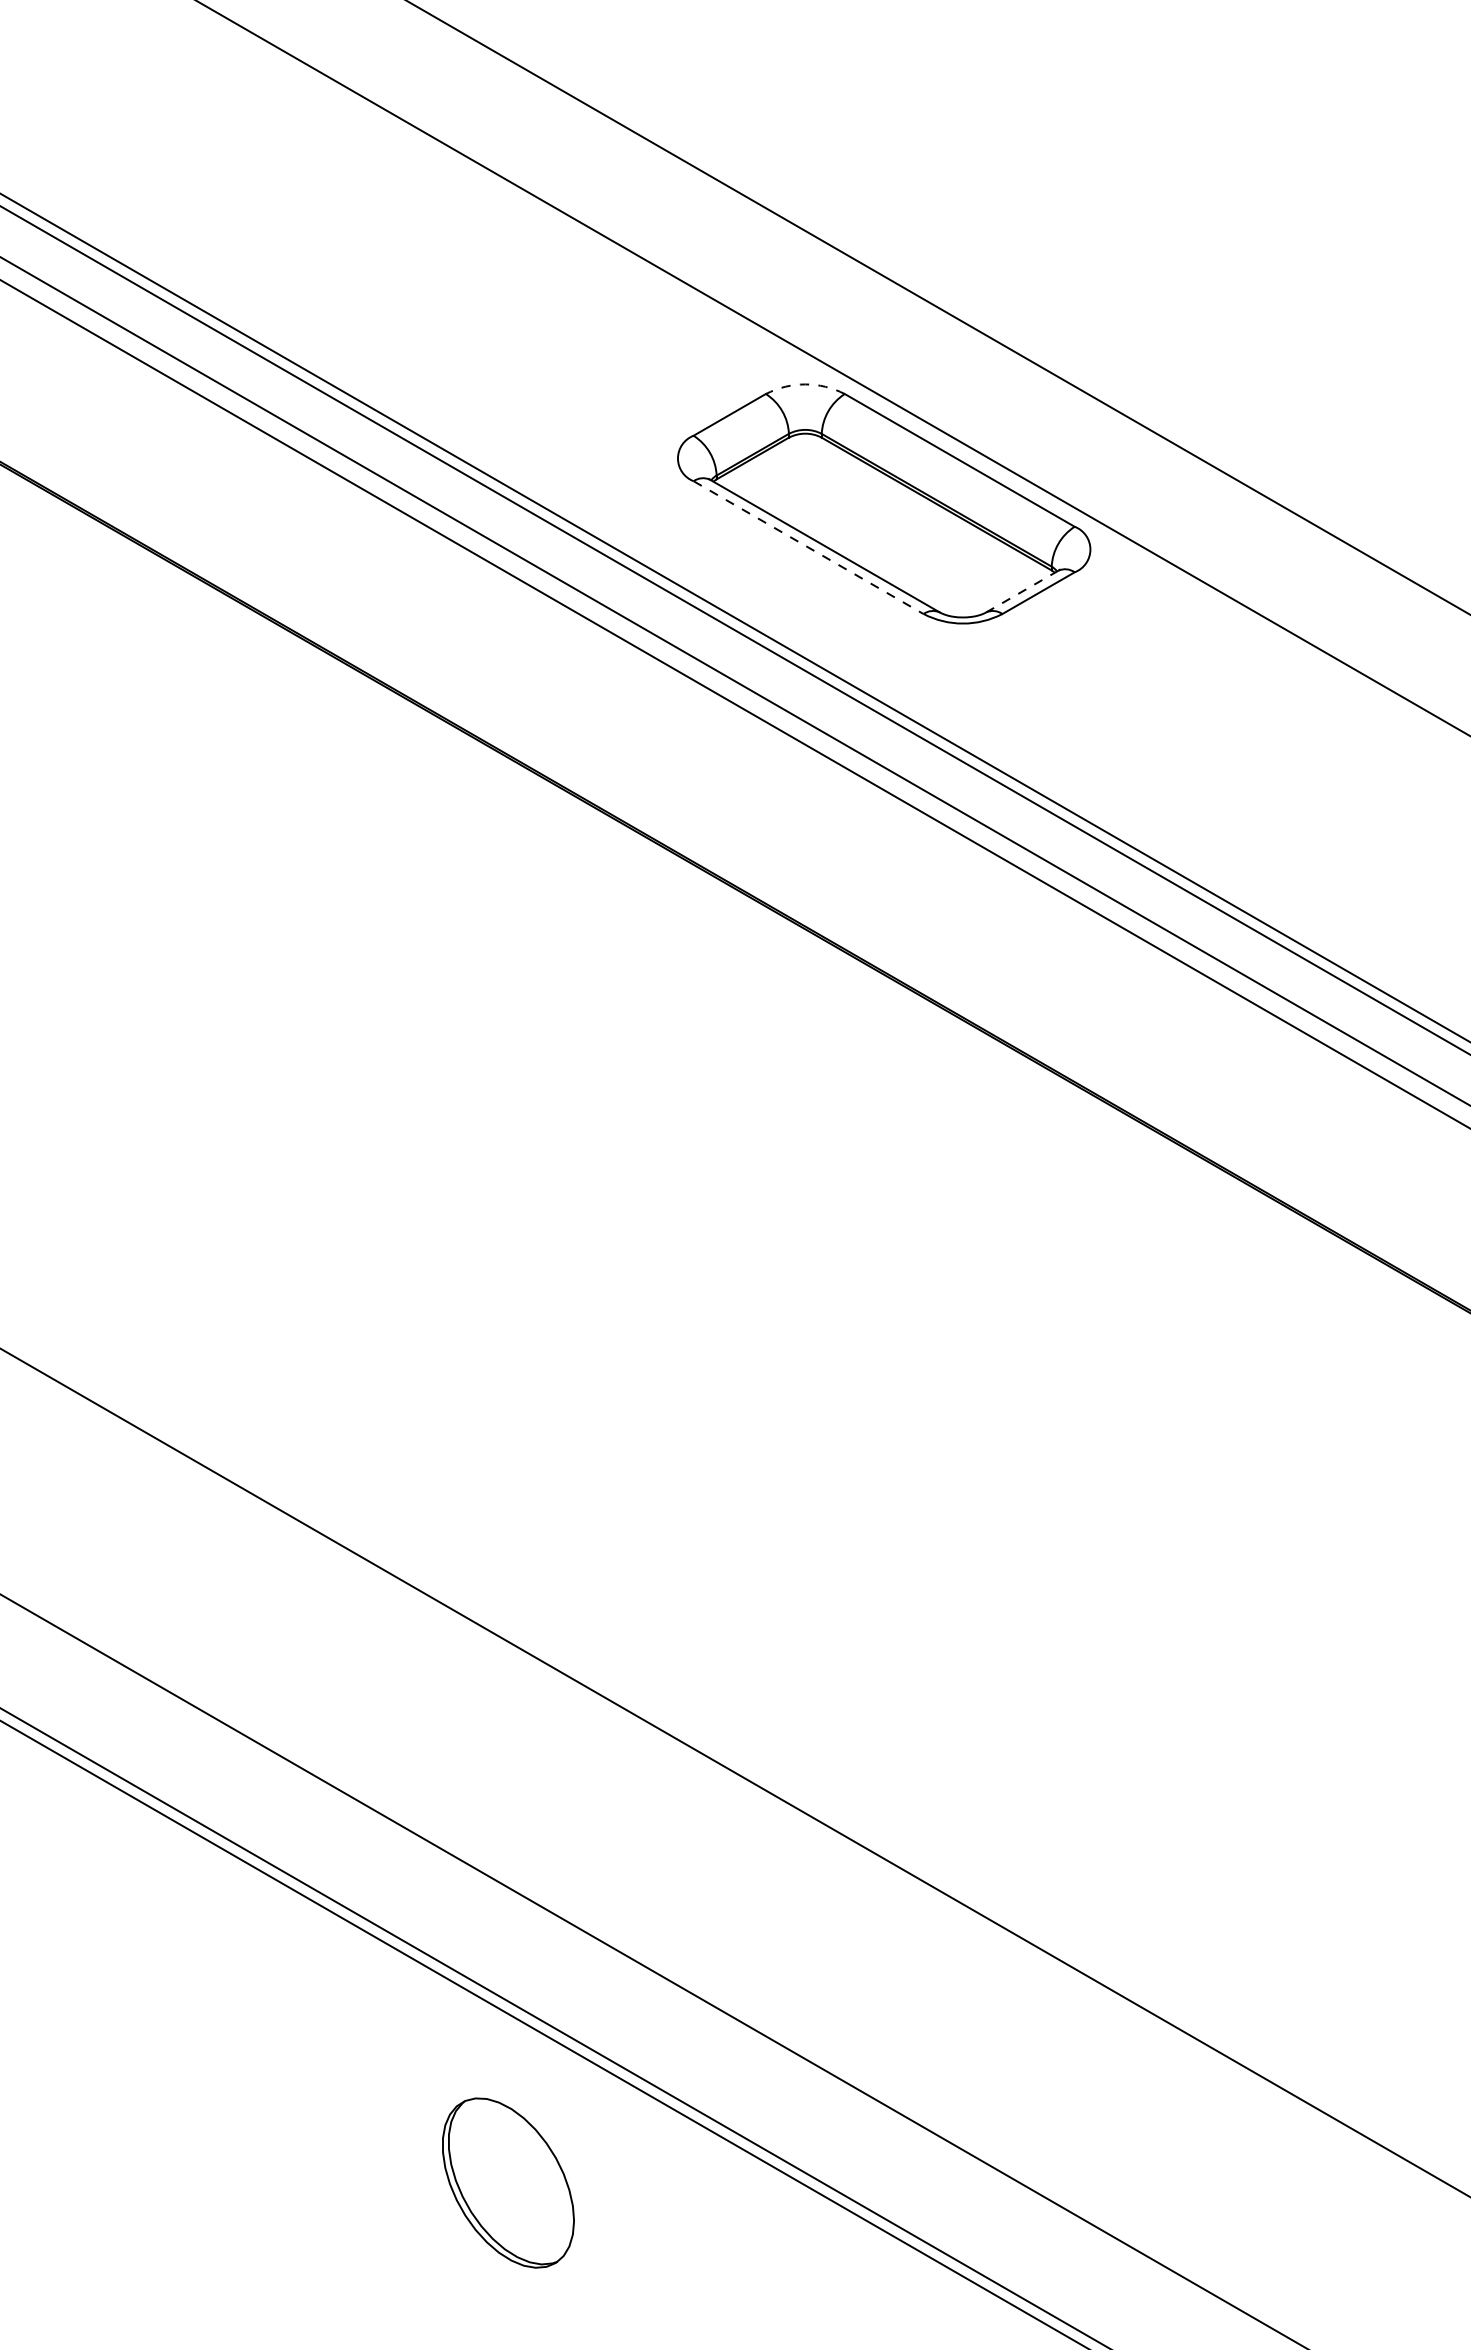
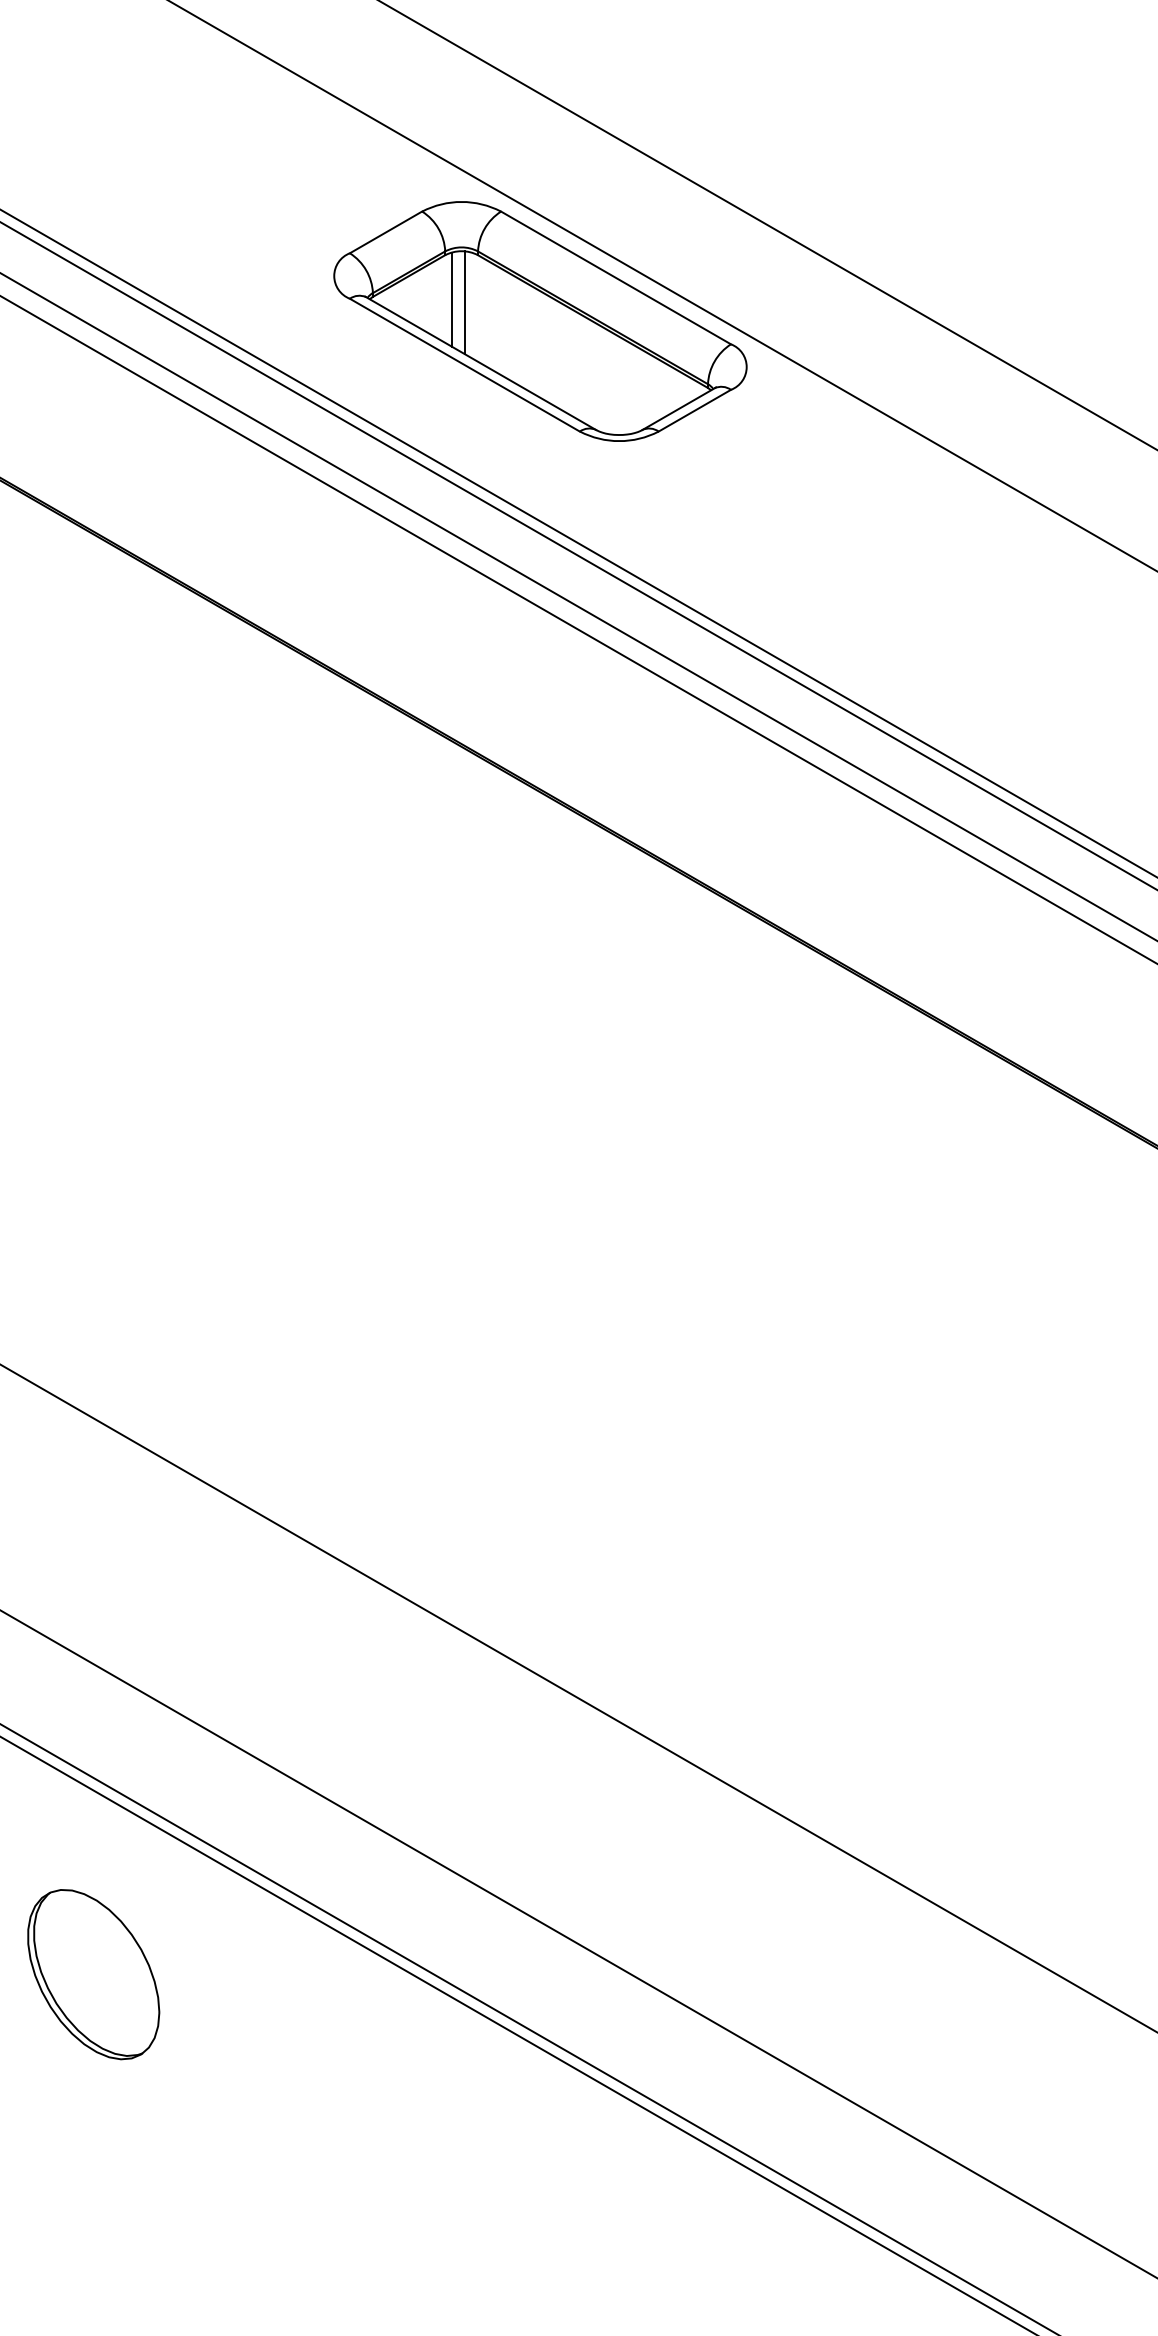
arc: (805, 384) -> (461, 202), dashed -> solid
line: (795, 481) -> (451, 299), added
line: (808, 484) -> (464, 302), added
line: (808, 547) -> (464, 365), dashed -> solid
line: (1022, 591) -> (678, 409), dashed -> solid
part: (508, 2182) -> (93, 1974), moved

